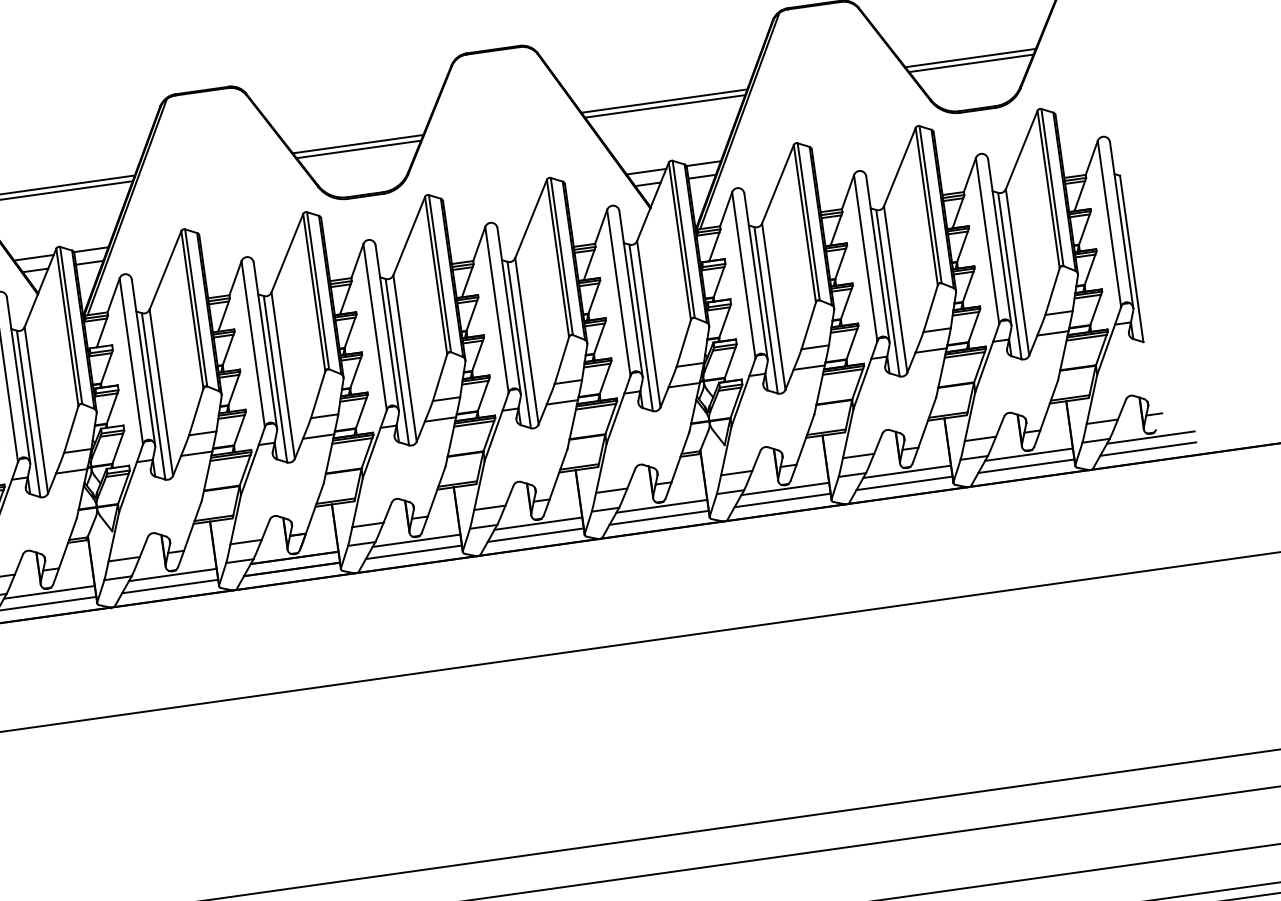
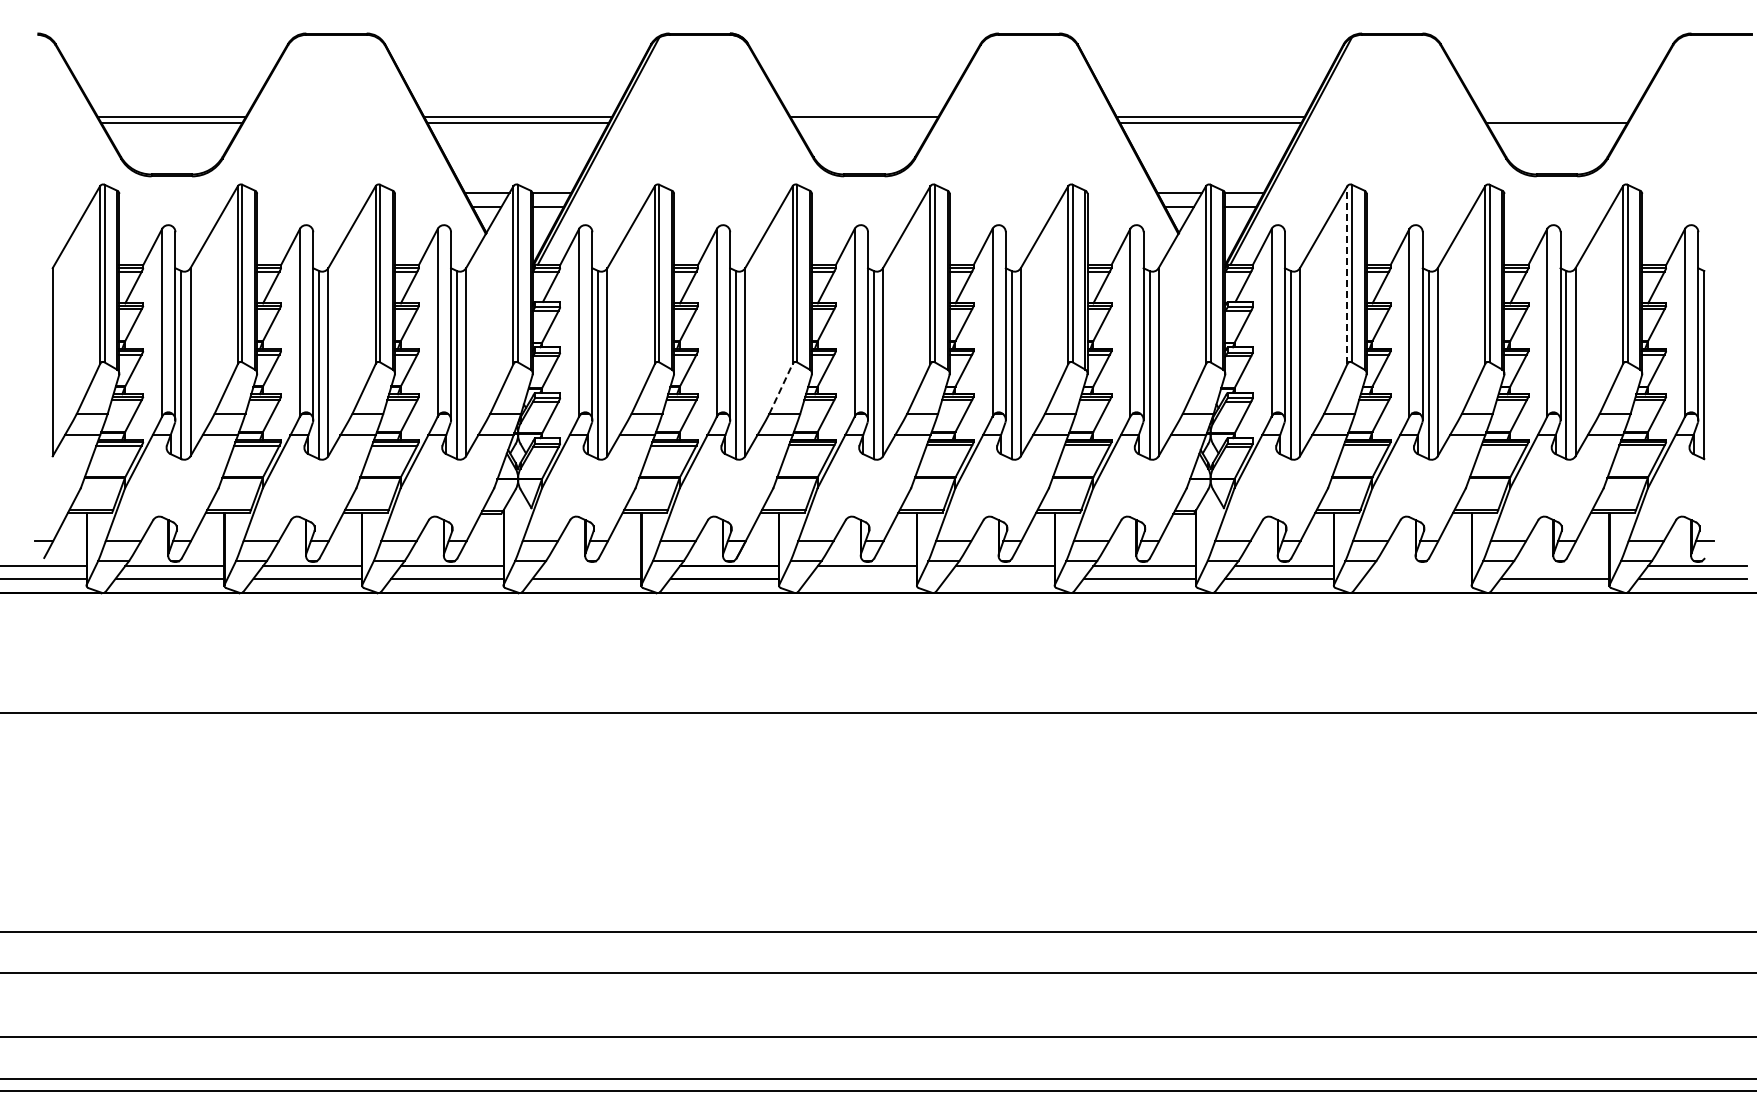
line: (970, 58) -> (1556, 117), removed
line: (358, 149) -> (864, 123), removed
line: (805, 224) -> (1347, 275), solid -> dashed
line: (318, 394) -> (781, 388), solid -> dashed
line: (1028, 455) -> (1559, 566), removed
line: (906, 472) -> (1421, 566), removed
line: (904, 483) -> (1417, 578), removed
line: (535, 535) -> (1000, 578), removed
line: (413, 552) -> (862, 578), removed
line: (172, 575) -> (591, 566), removed

